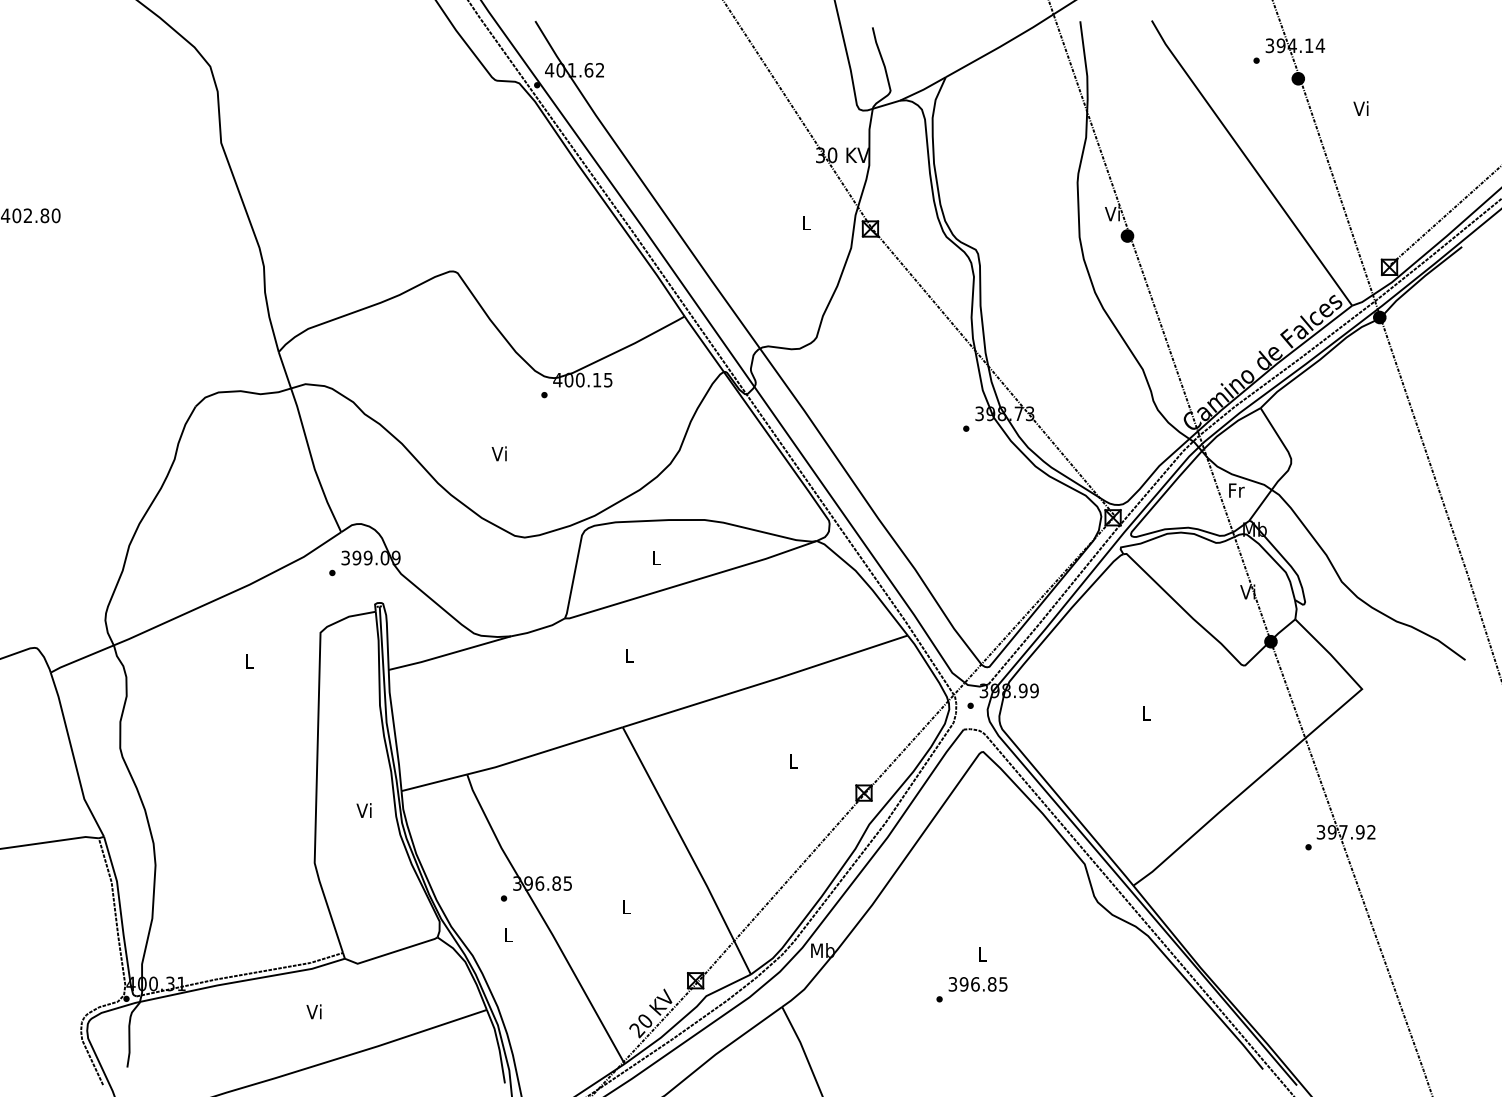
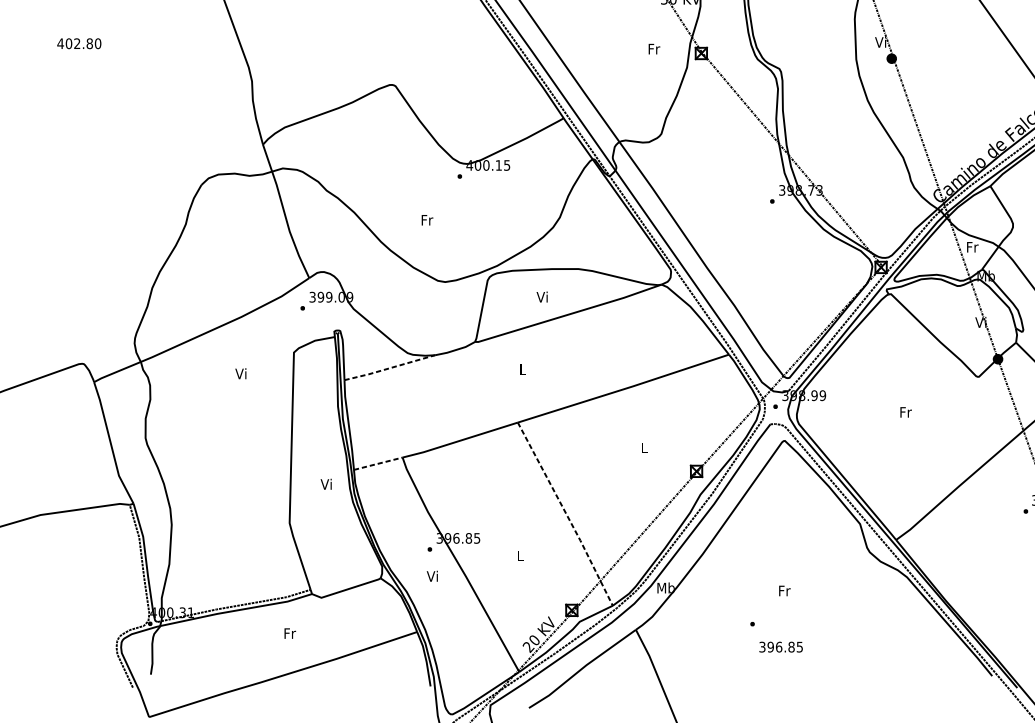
text: (806, 223) -> (653, 49), L -> Fr
text: (499, 453) -> (426, 219), Vi -> Fr
text: (655, 557) -> (542, 296), L -> Vi
line: (449, 653) -> (389, 367), solid -> dashed
text: (248, 660) -> (240, 373), L -> Vi
text: (1146, 713) -> (905, 412), L -> Fr
line: (434, 782) -> (378, 463), solid -> dashed
line: (688, 851) -> (566, 514), solid -> dashed
text: (506, 934) -> (431, 576), L -> Vi
text: (983, 954) -> (785, 590), L -> Fr
text: (977, 984) -> (780, 647), moved
text: (314, 1011) -> (289, 633), Vi -> Fr

